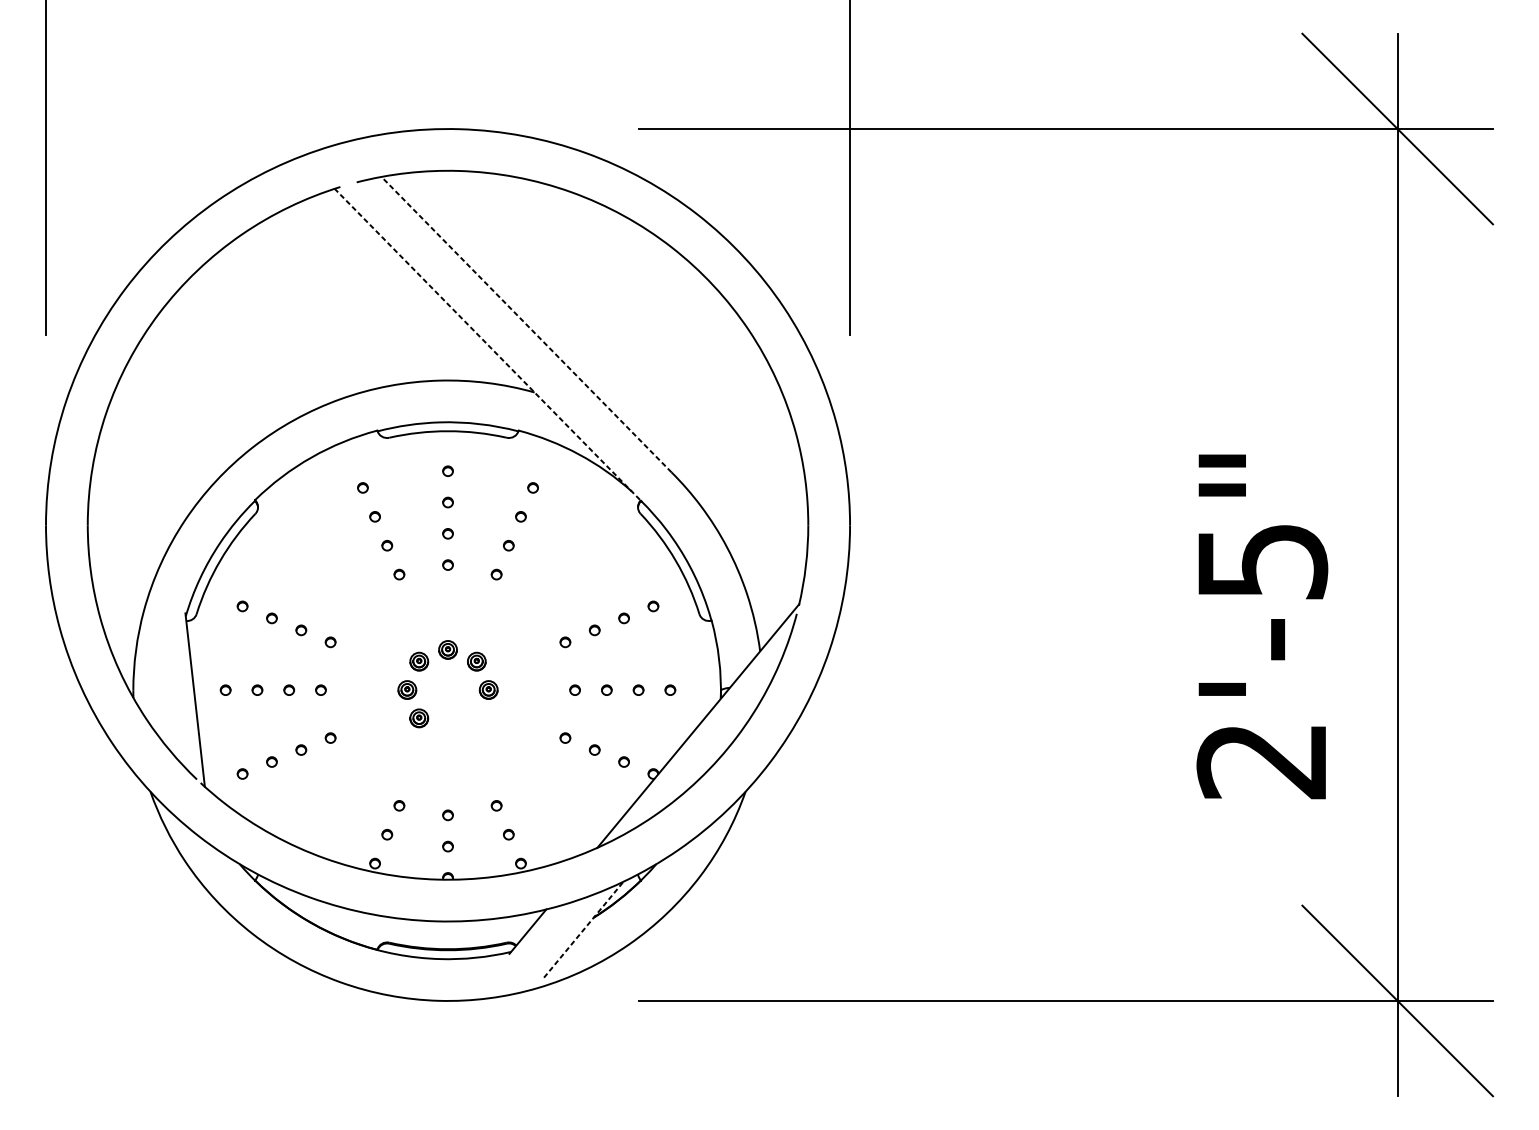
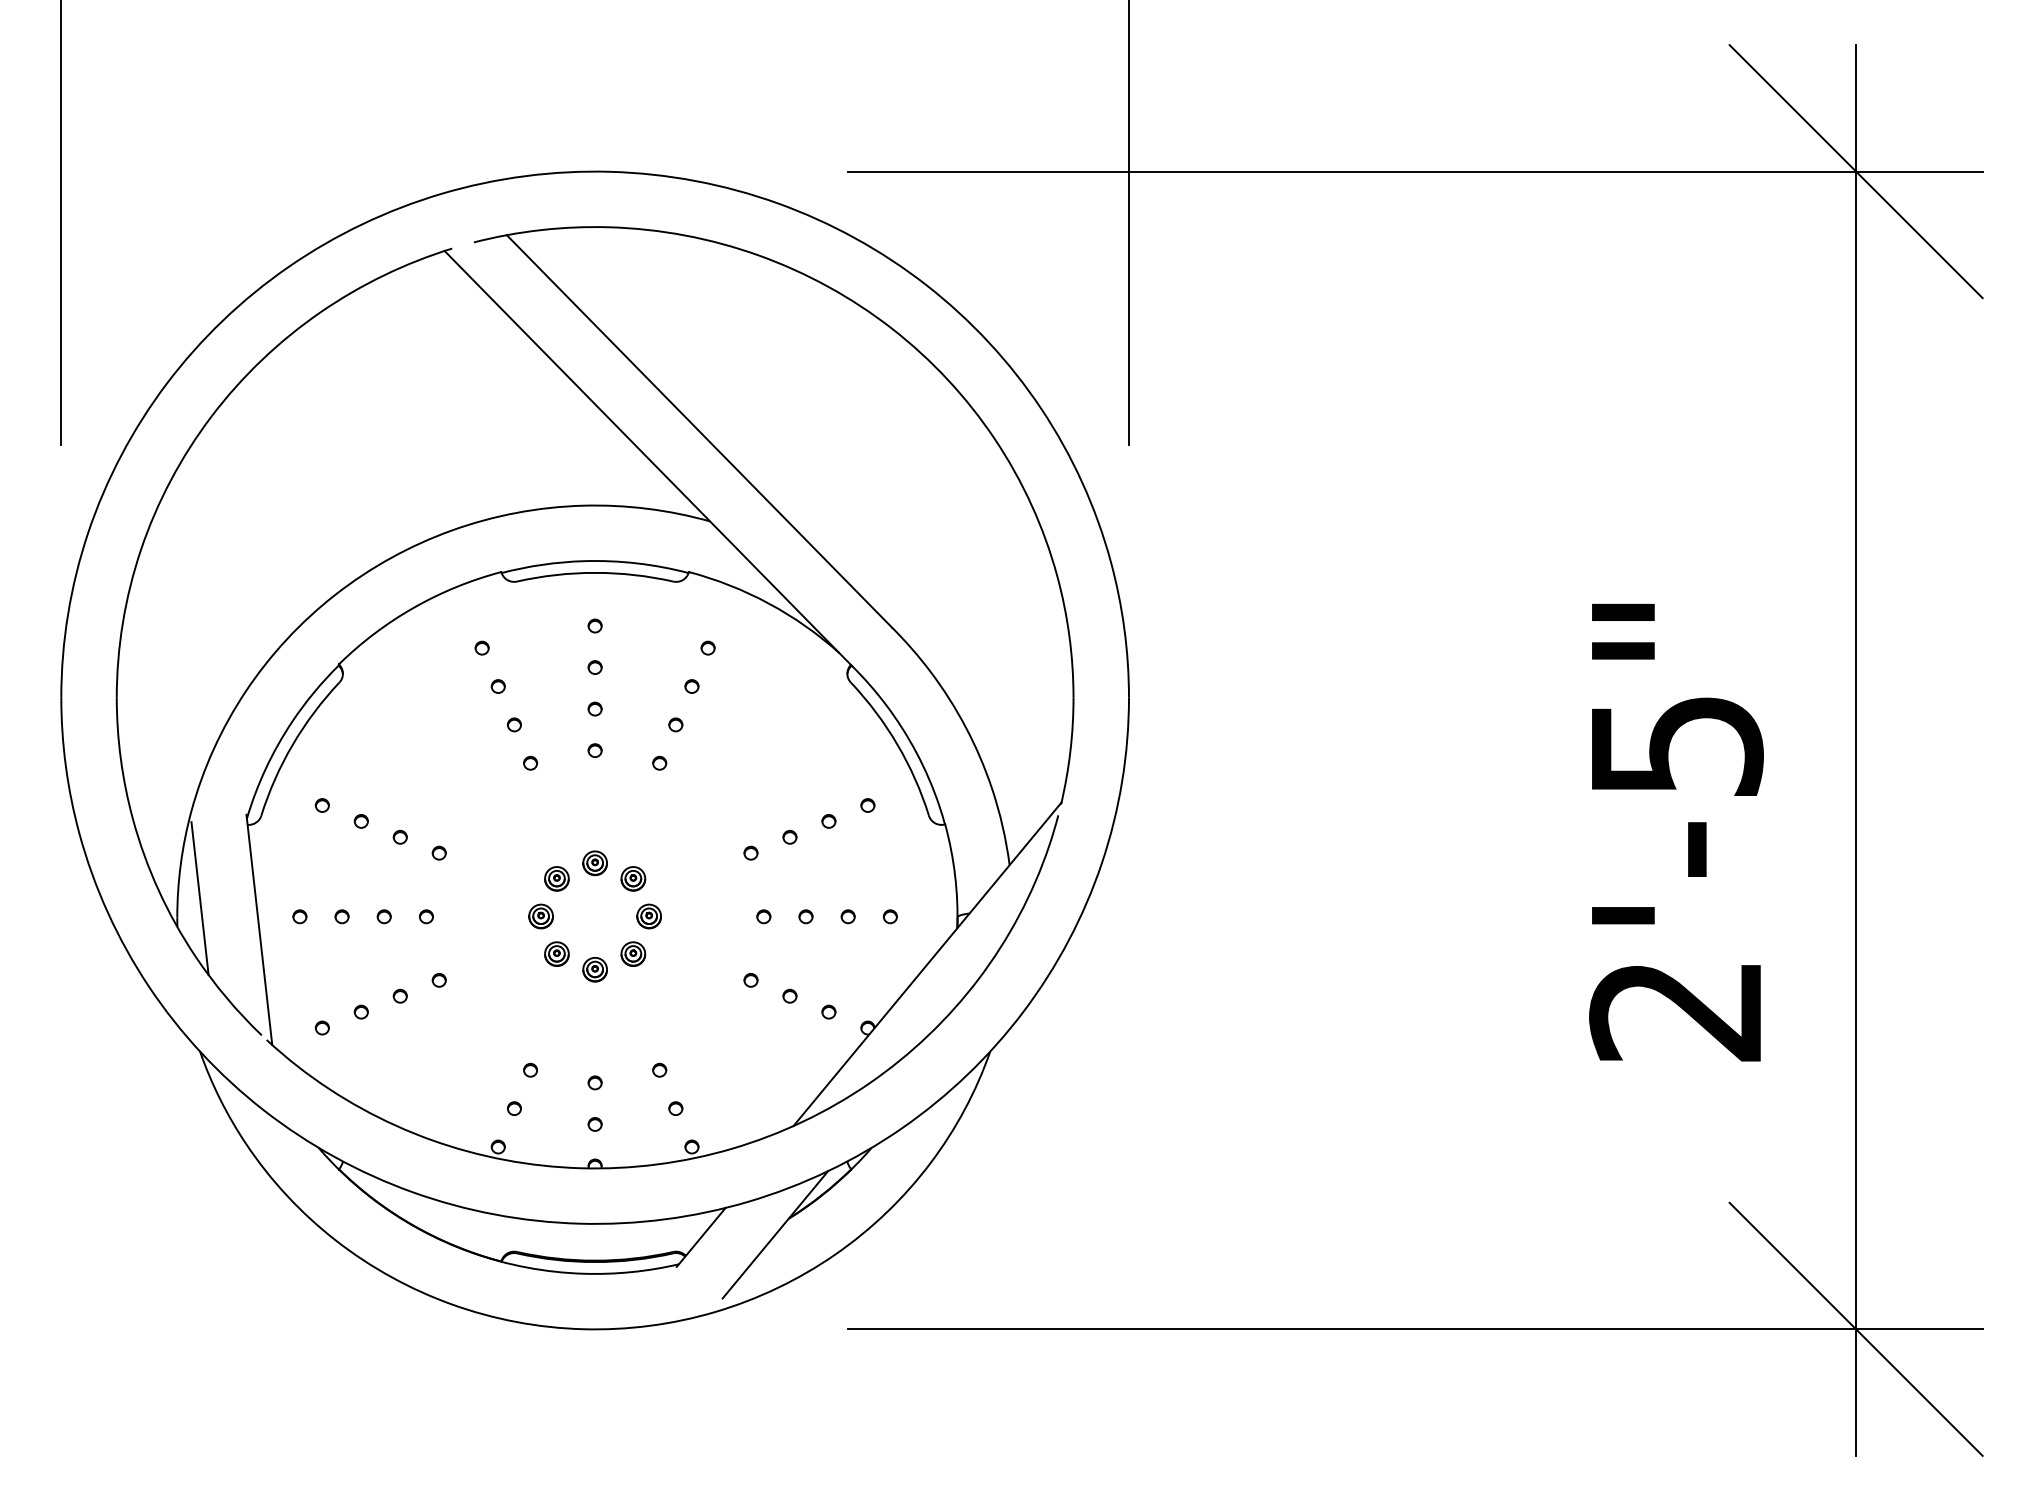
line: (526, 324) -> (699, 431), dashed -> solid
line: (486, 344) -> (646, 457), dashed -> solid
line: (150, 676) -> (199, 898), added
part: (476, 717) -> (633, 953), added
part: (447, 729) -> (594, 969), added
line: (583, 929) -> (775, 1234), dashed -> solid

